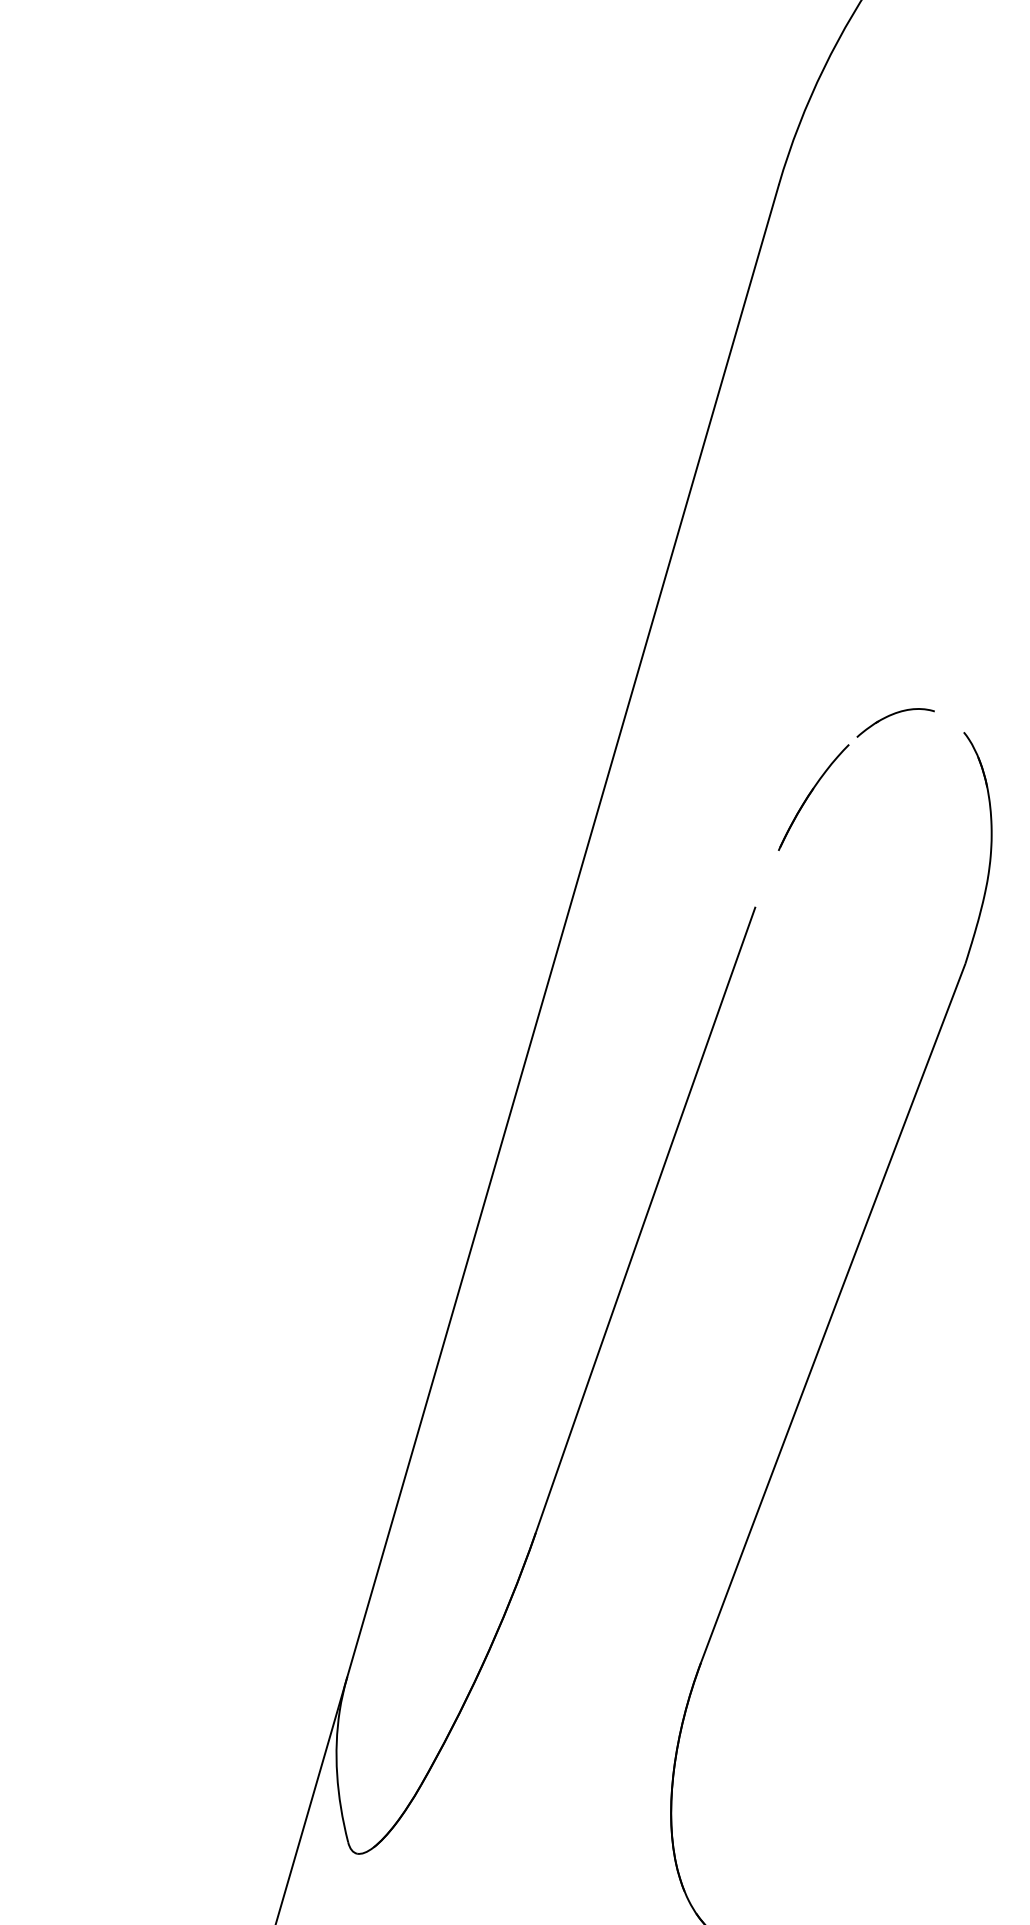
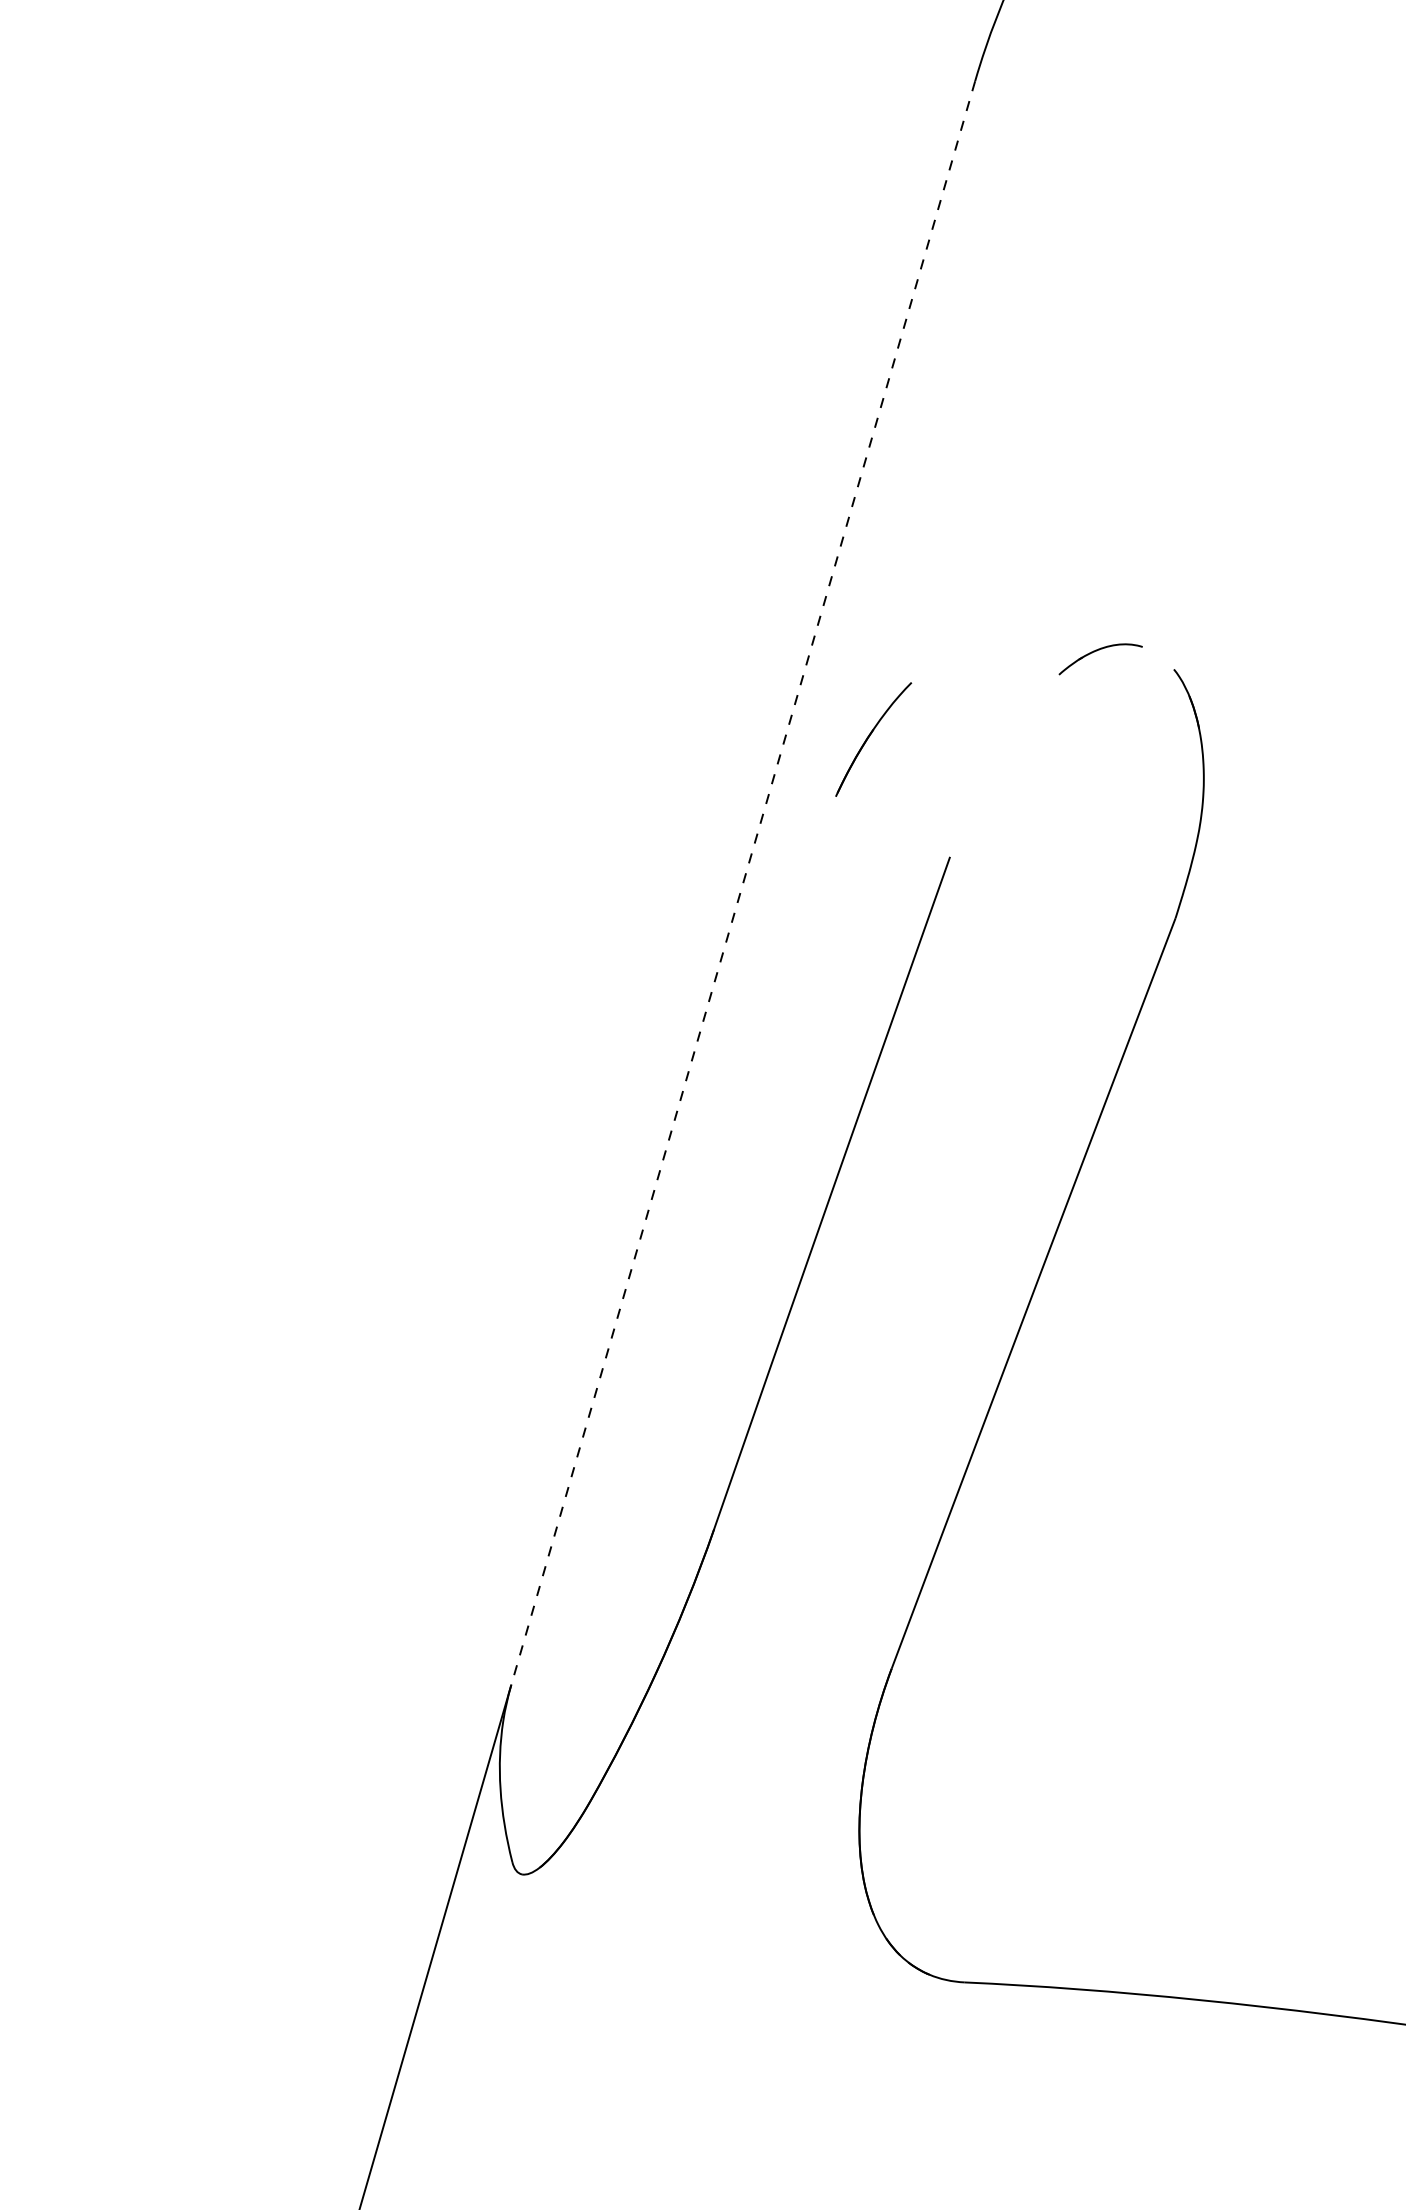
part: (813, 797) -> (873, 739), moved
line: (563, 931) -> (743, 883), solid -> dashed

